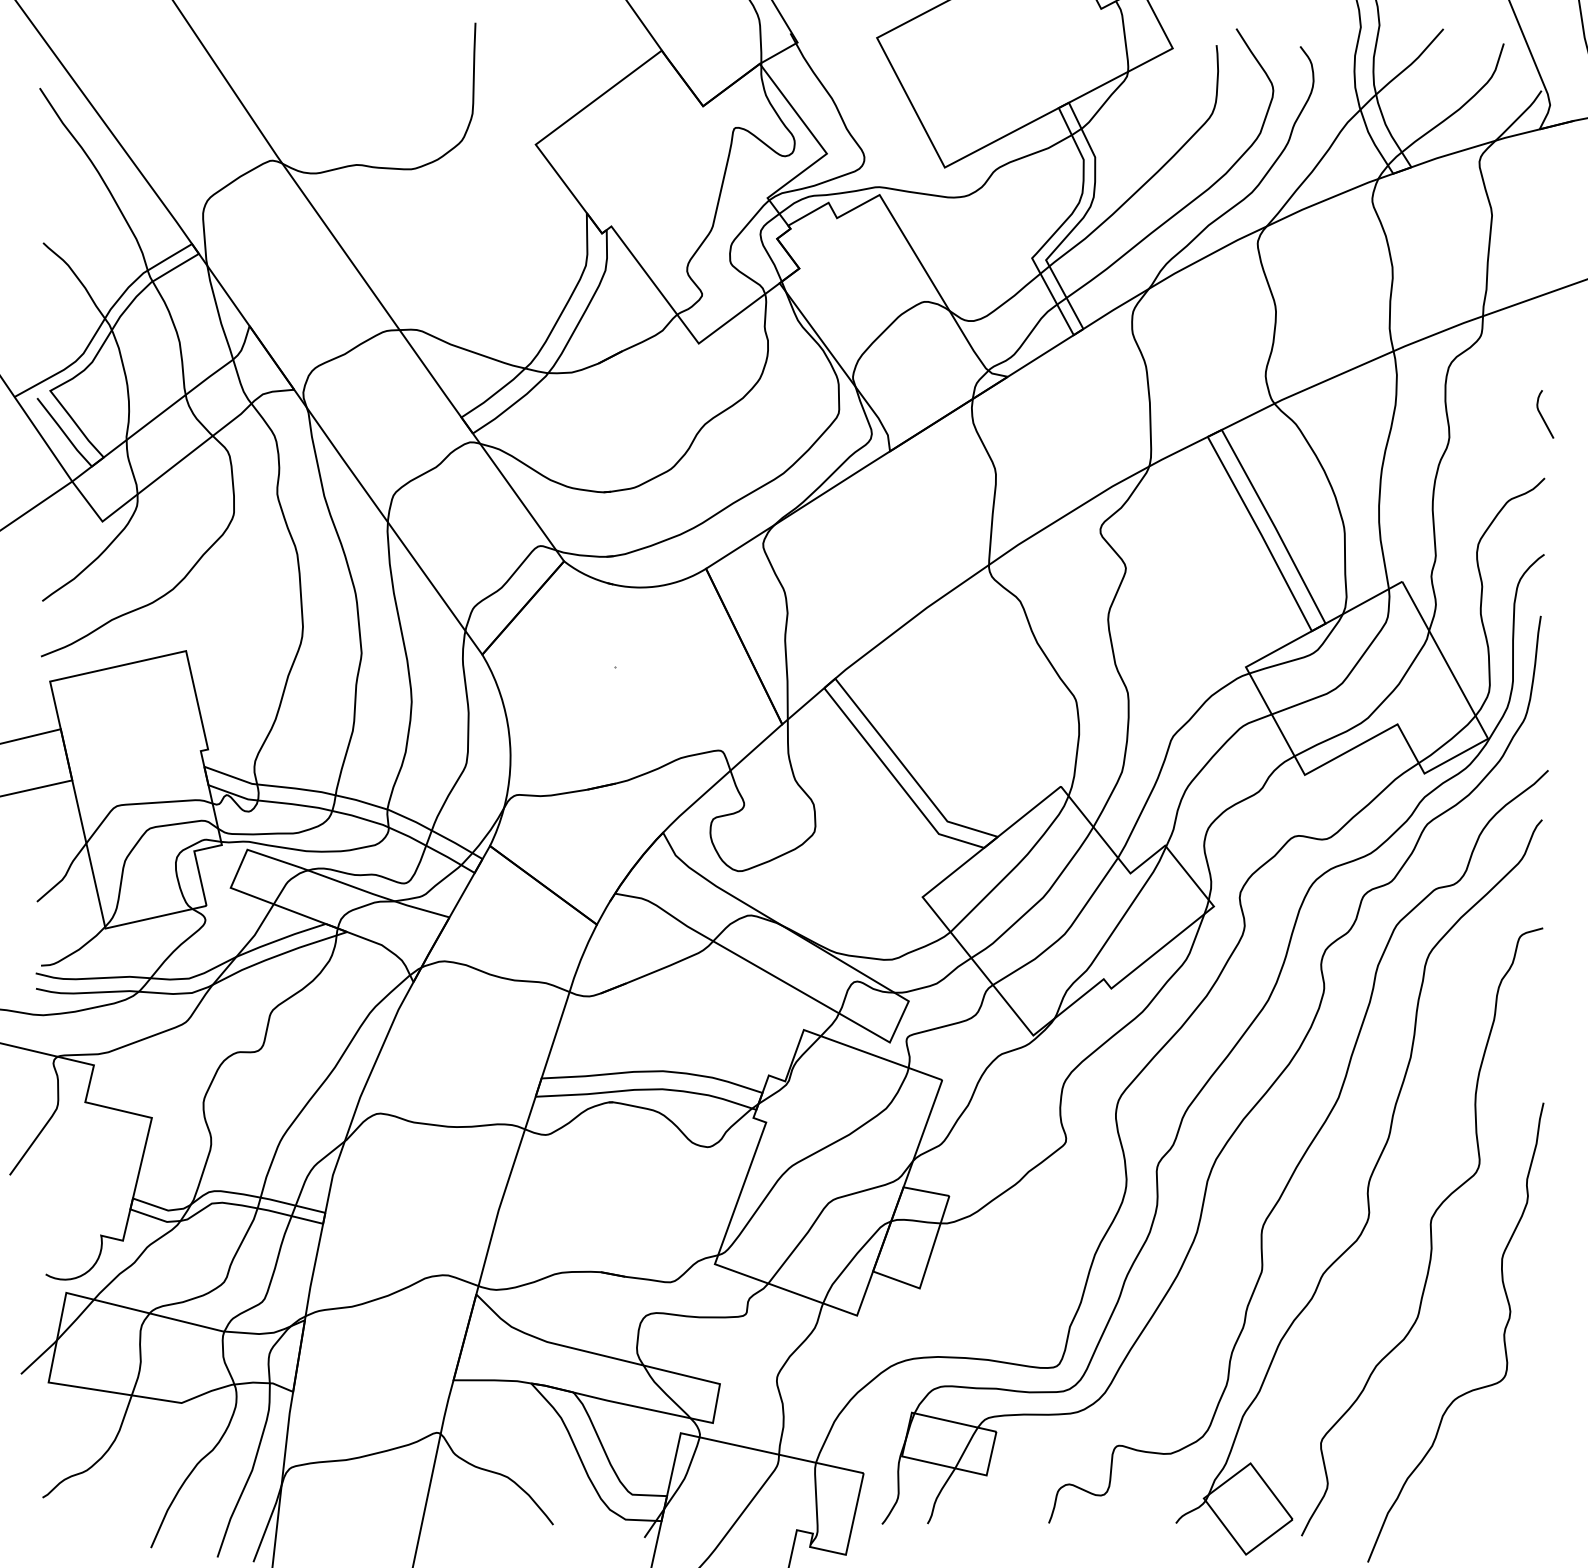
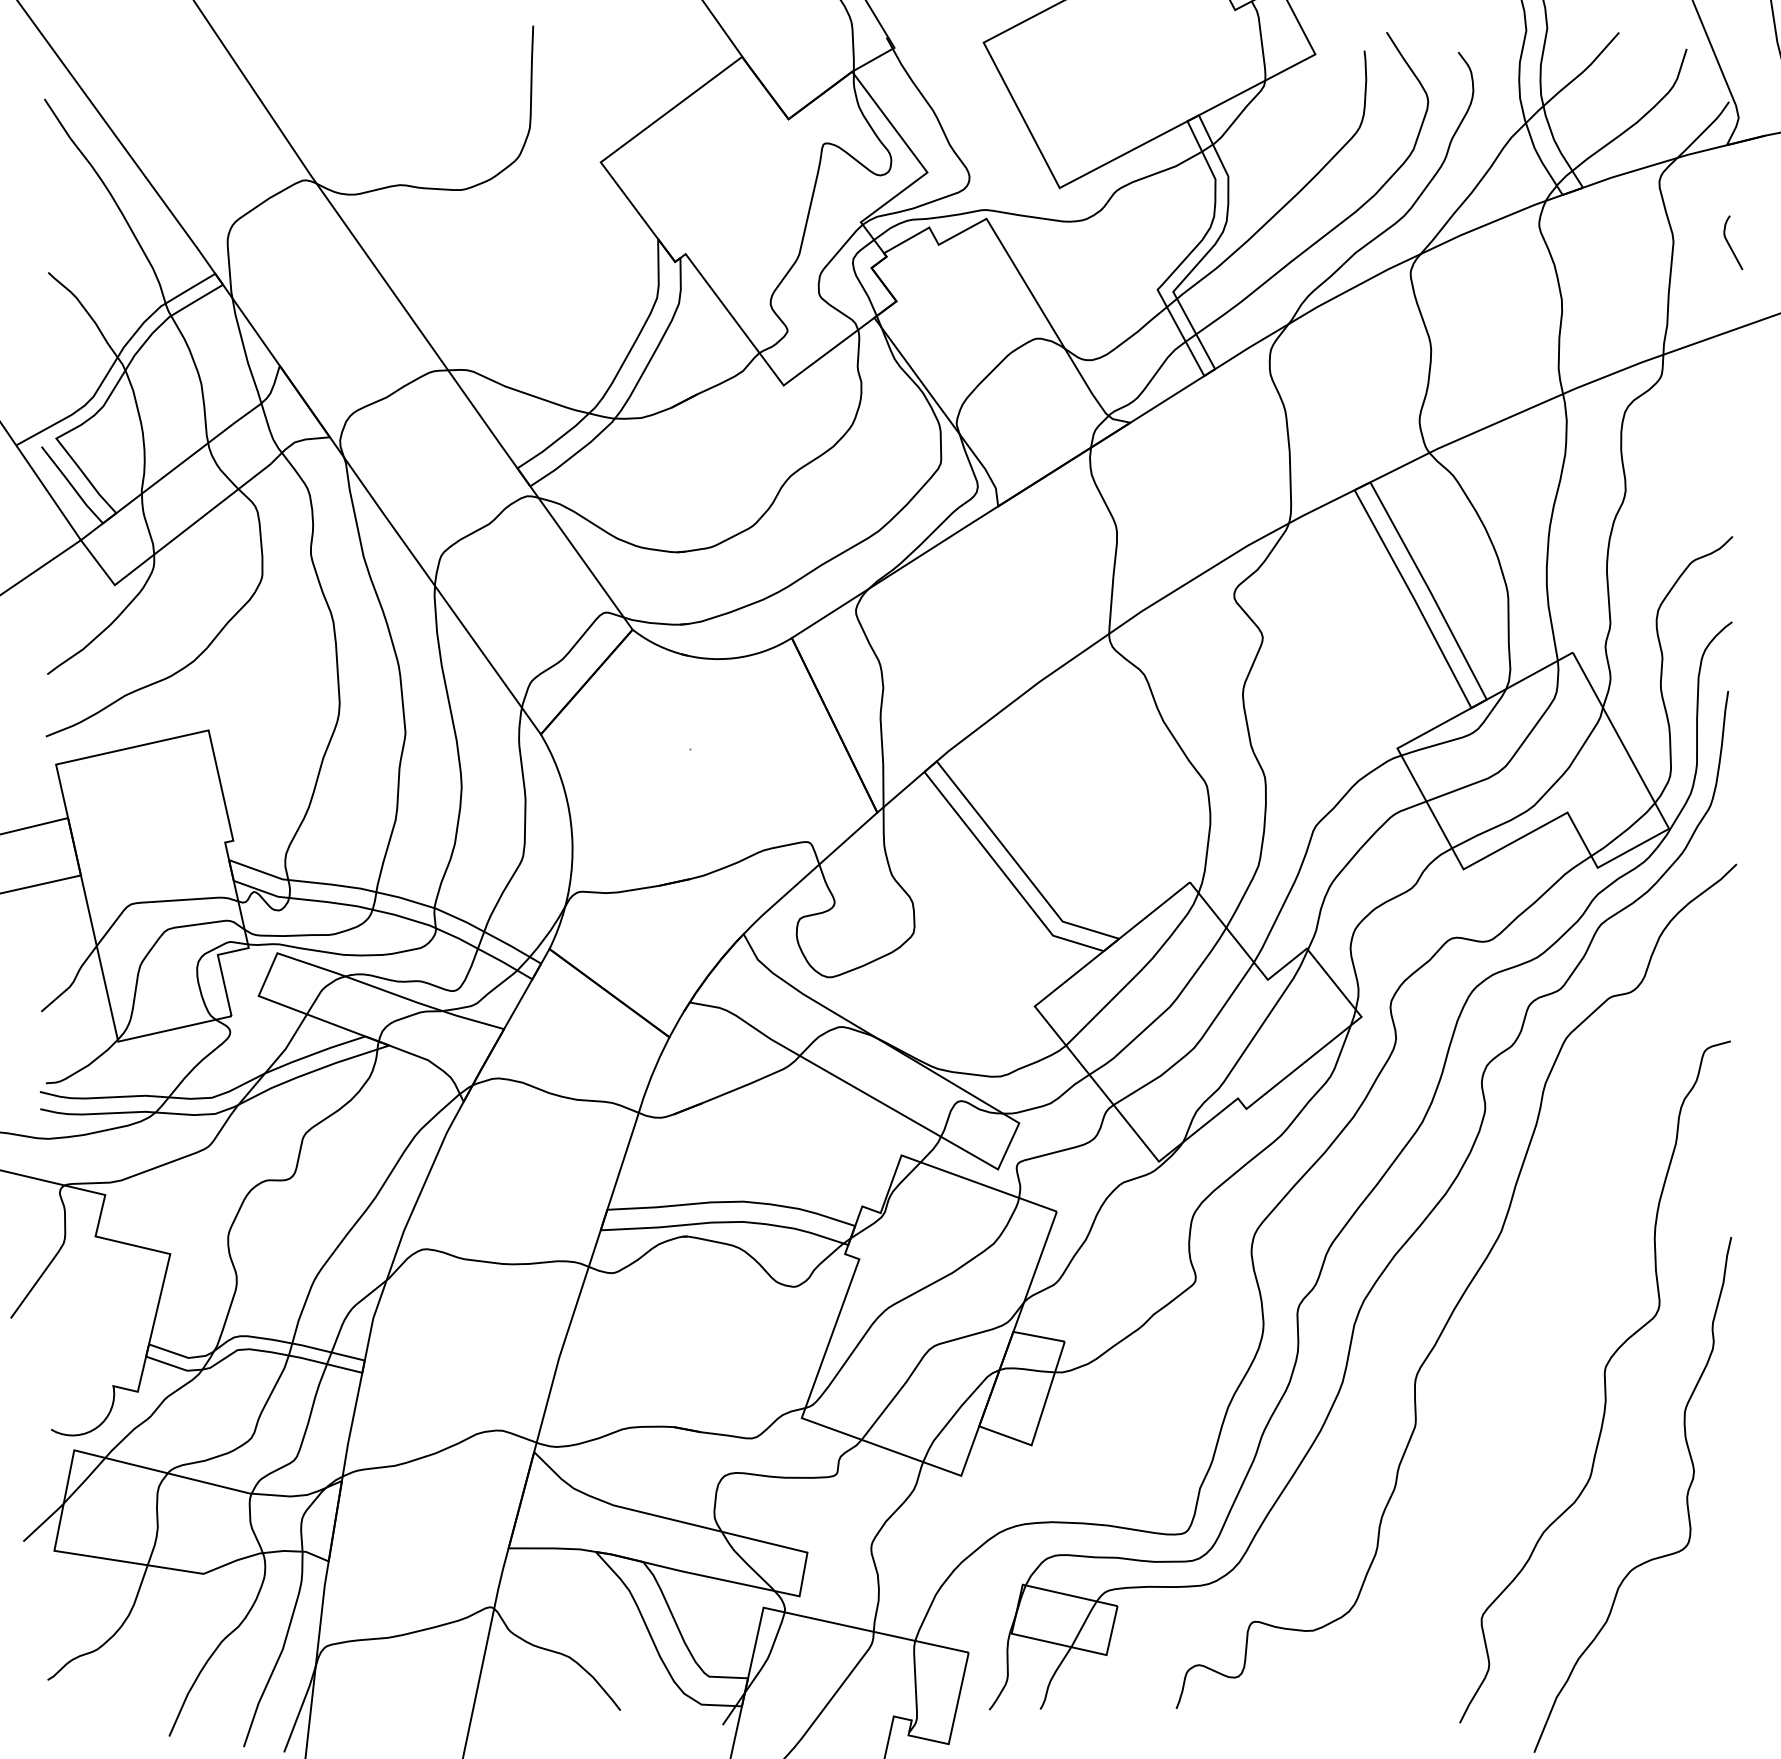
curve: (1542, 415) -> (1730, 244), moved
part: (1367, 1187) -> (1533, 1332), removed

